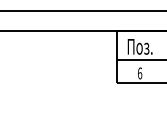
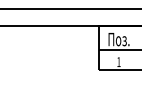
text: (139, 72) -> (118, 61), 6 -> 1

